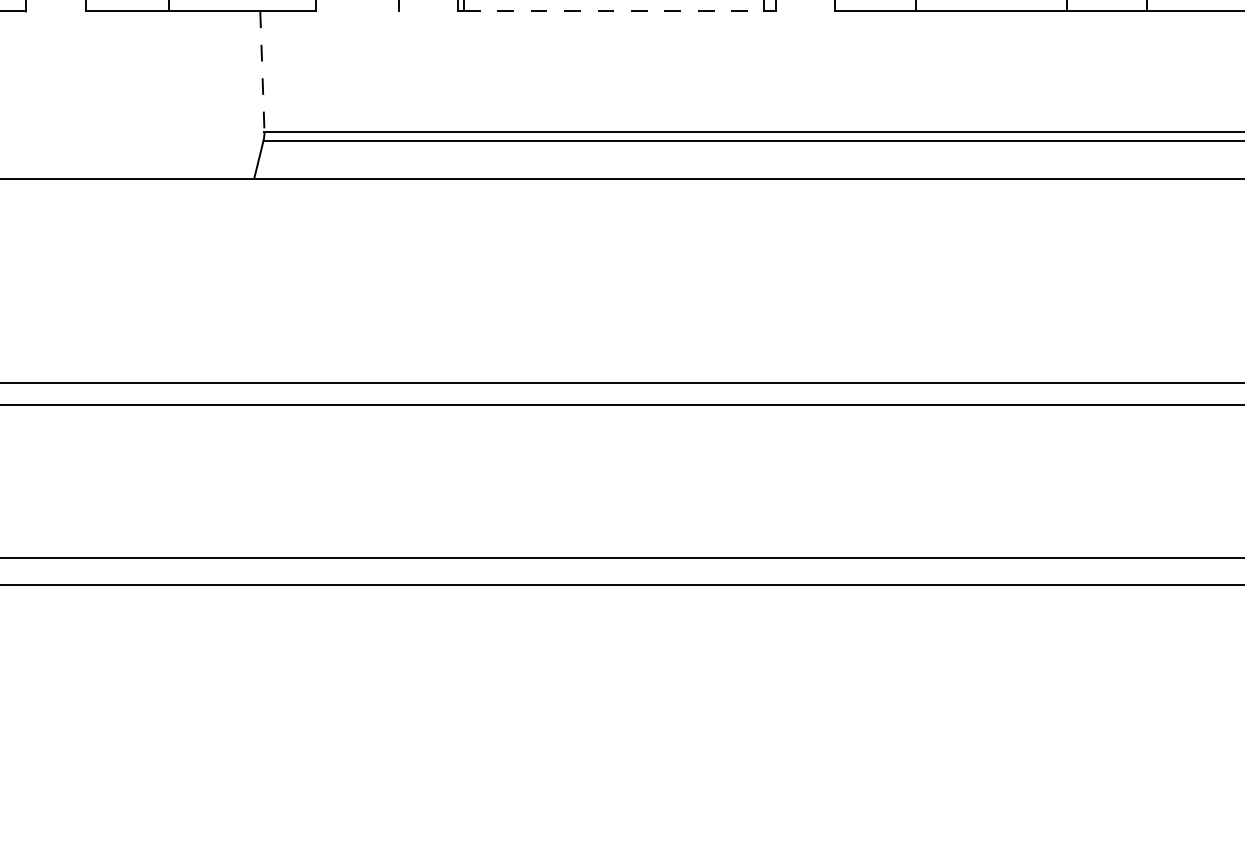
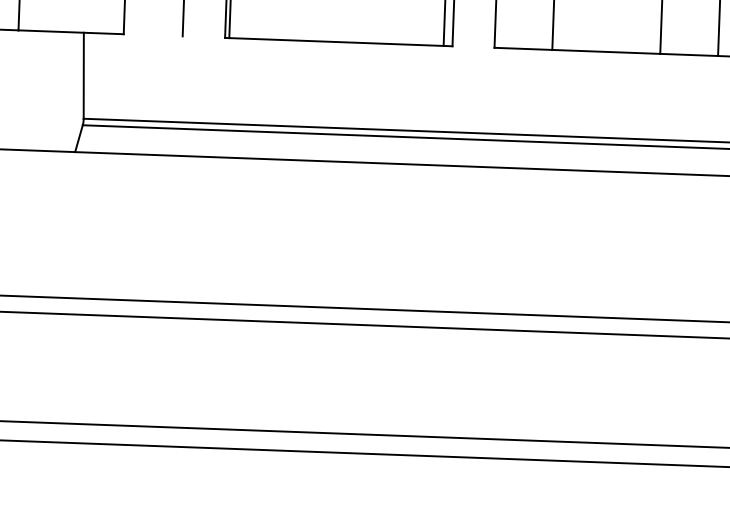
line: (613, 11) -> (336, 42), dashed -> solid
line: (262, 71) -> (83, 75), dashed -> solid

